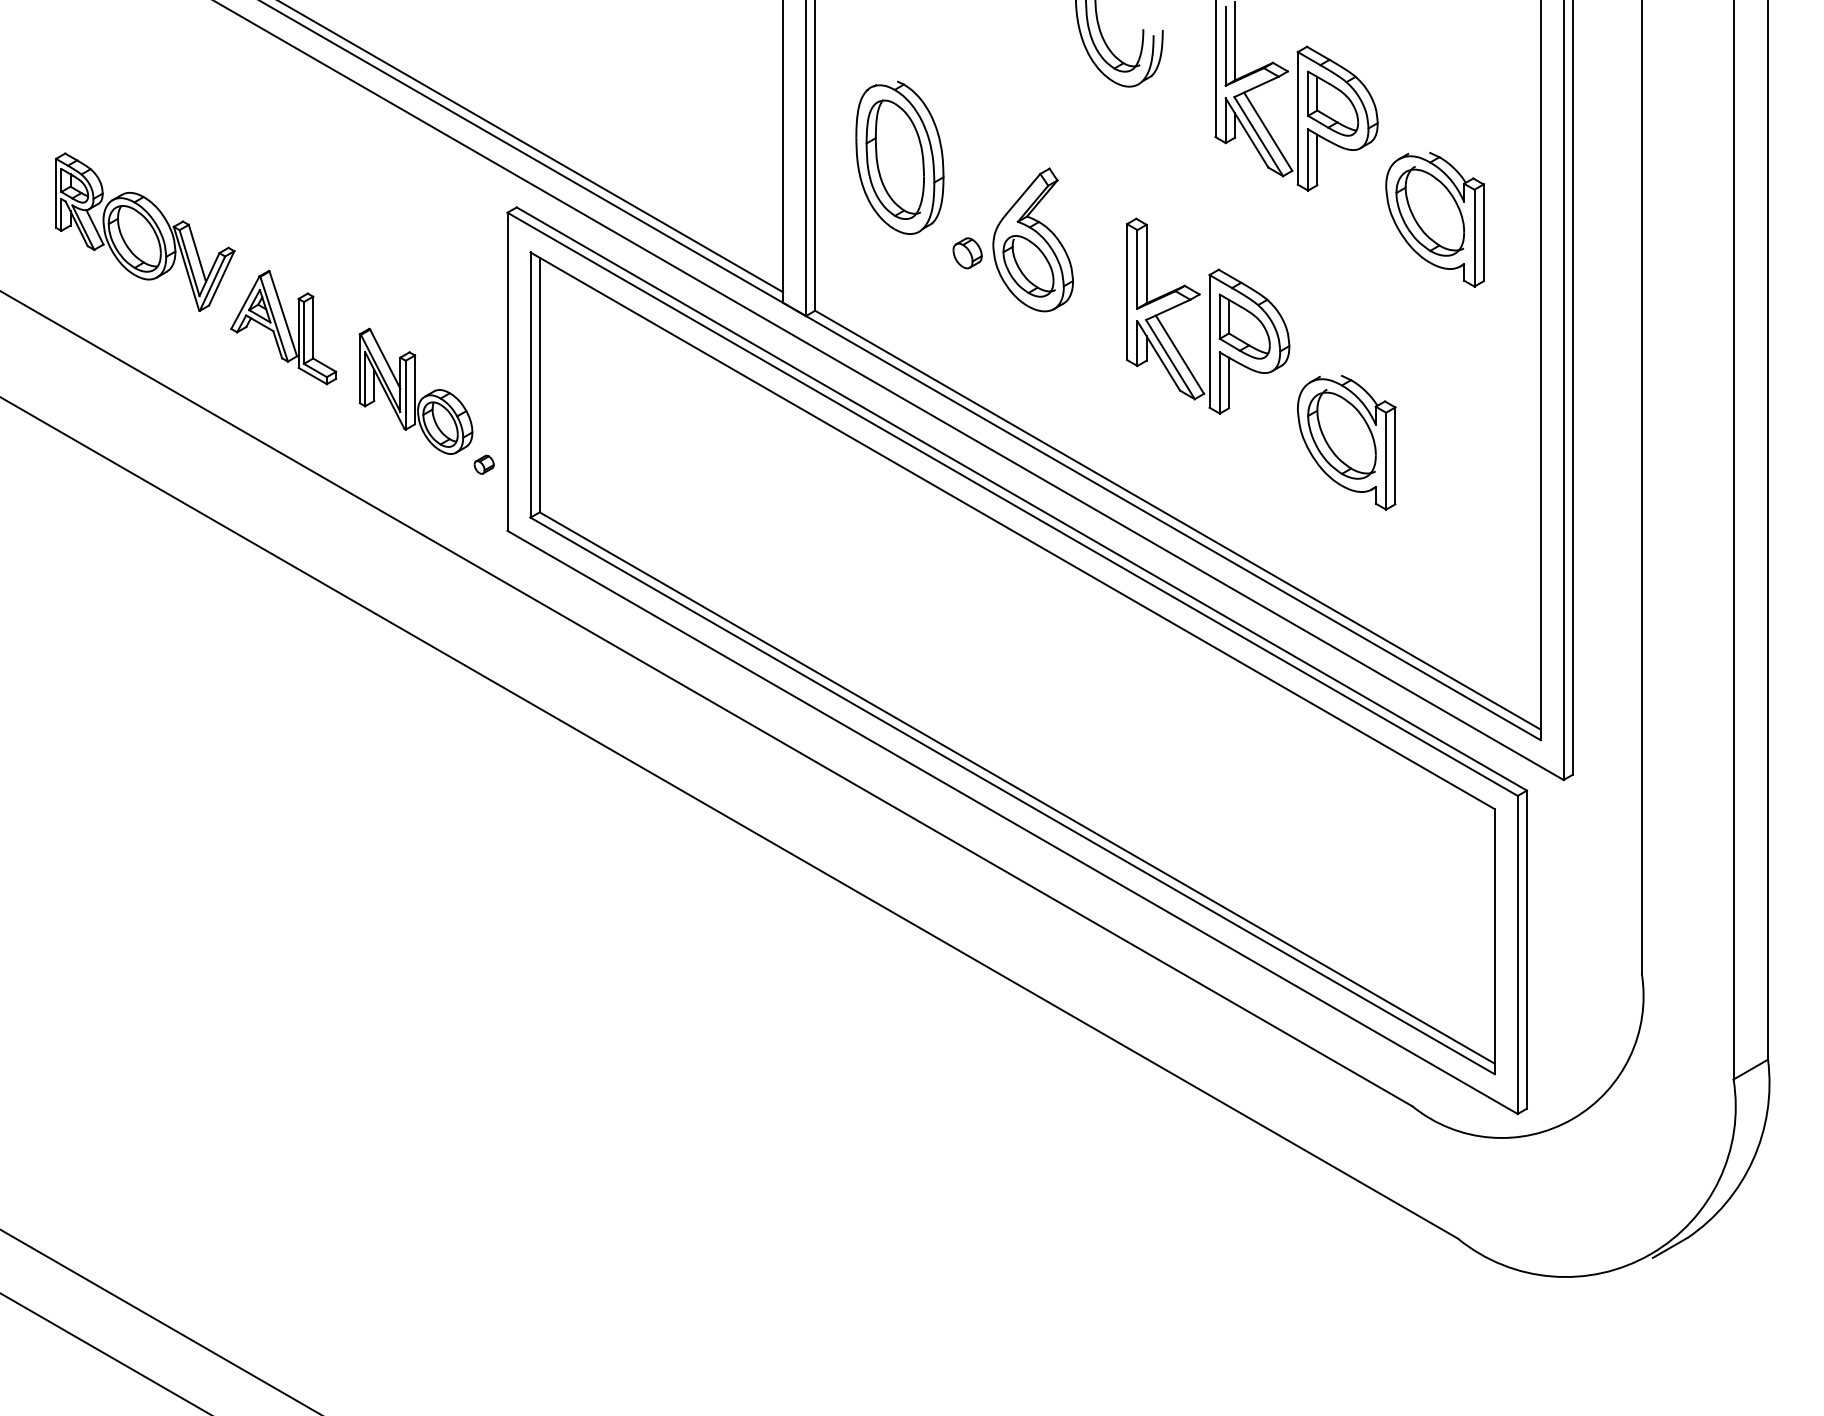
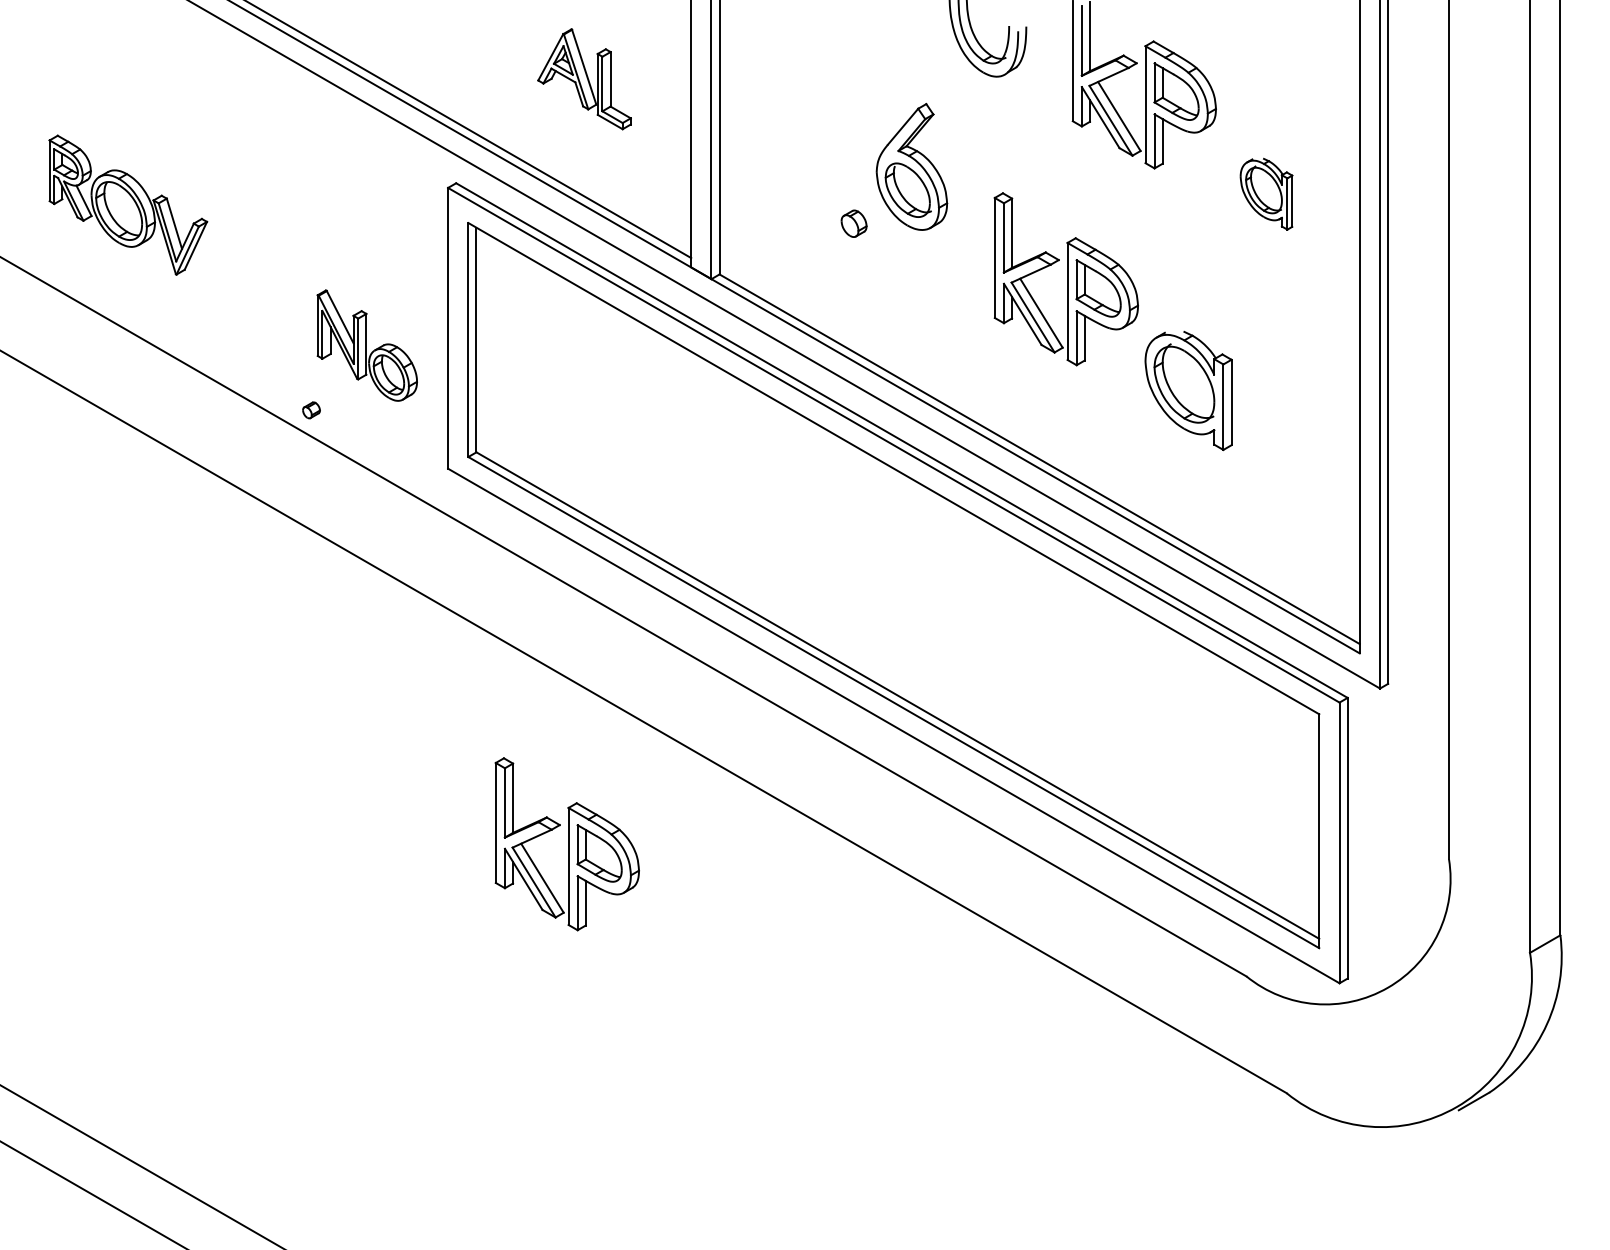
part: (900, 157) -> (794, 139), removed
part: (1434, 220) -> (1266, 194), size x0.6
part: (1032, 239) -> (911, 166), moved
part: (283, 327) -> (584, 79), moved
part: (484, 464) -> (311, 410), moved
part: (641, 956) -> (566, 844), added

